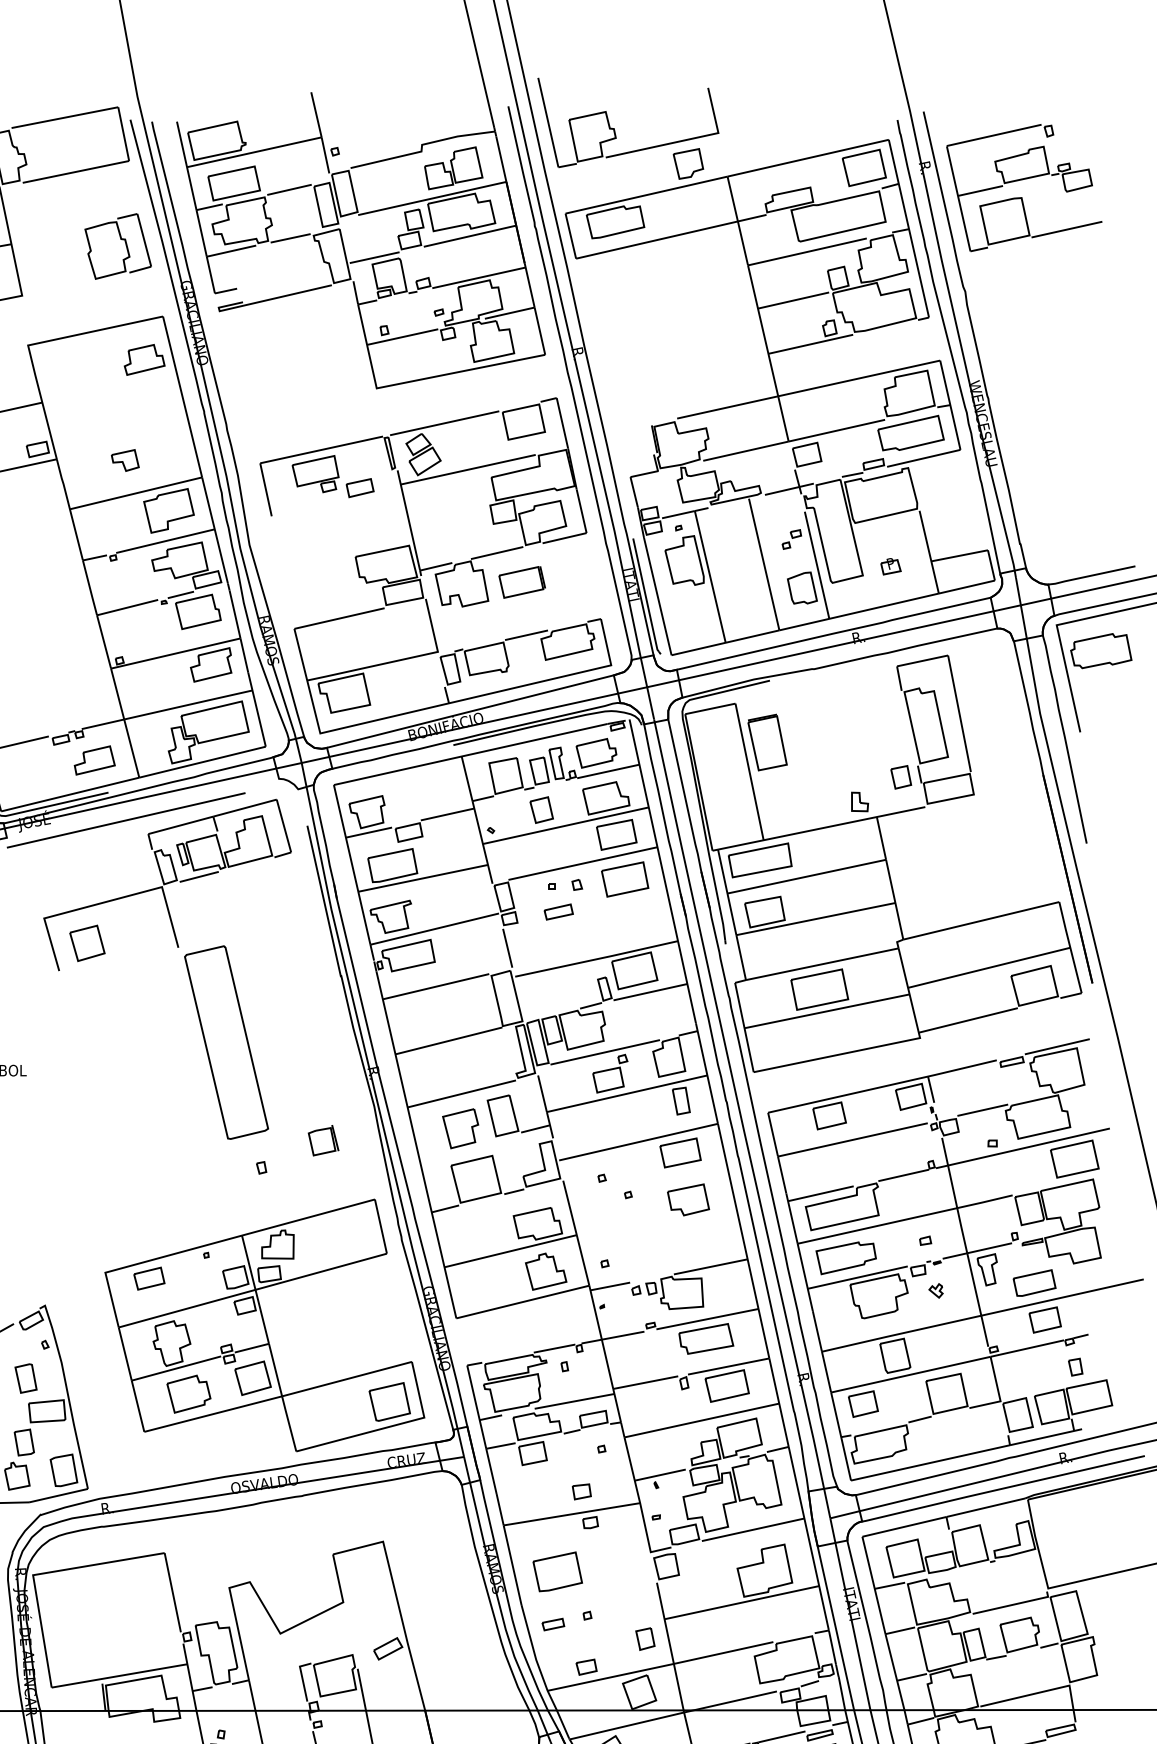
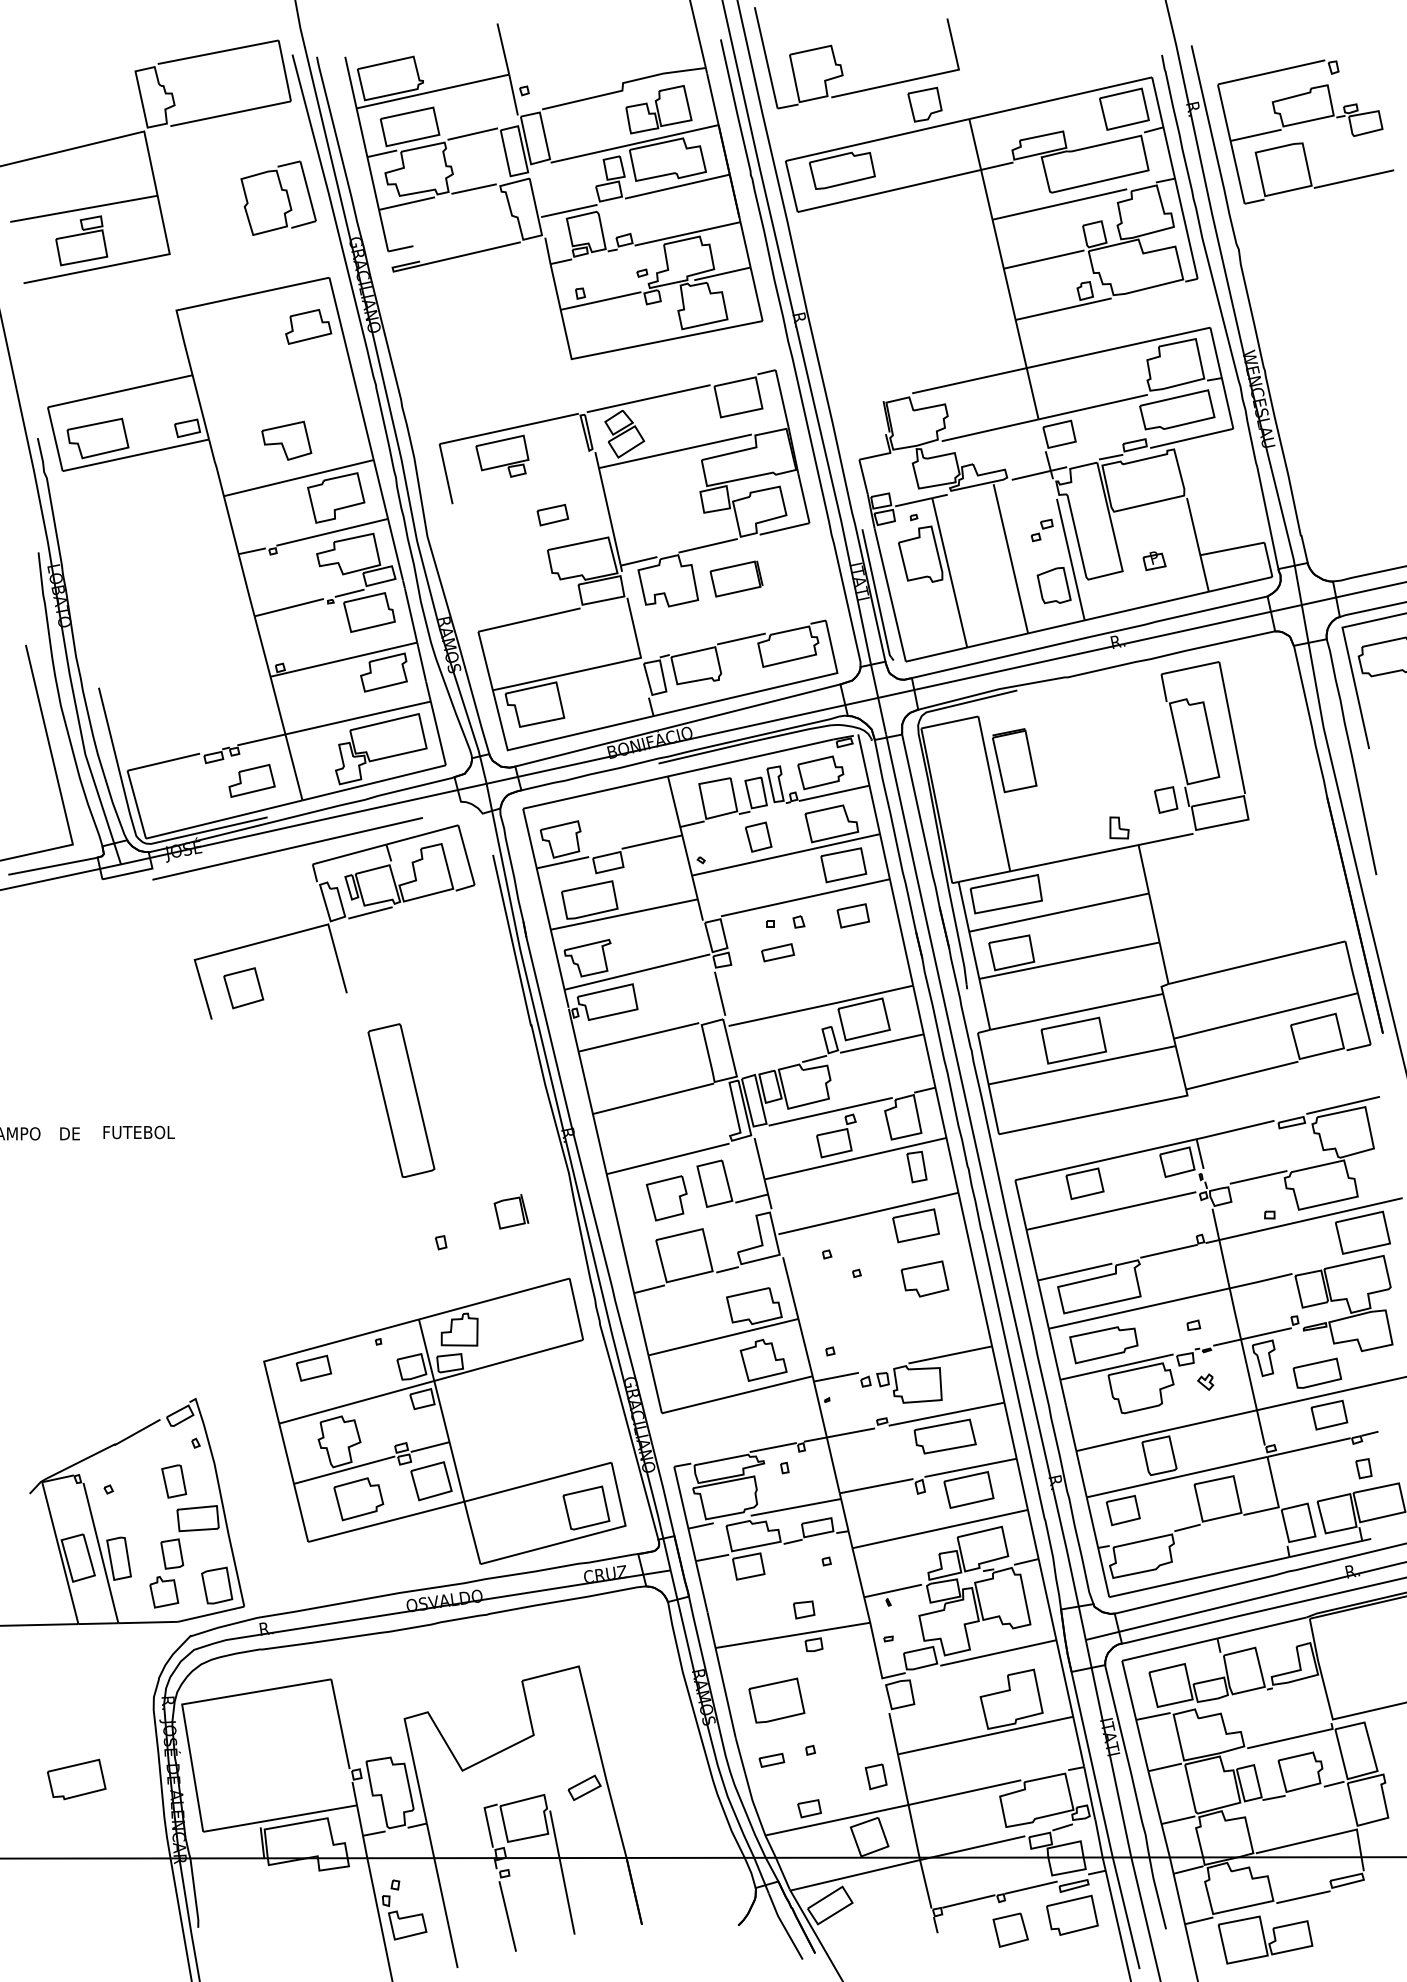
part: (125, 460) -> (286, 440), size x1.6
part: (359, 488) -> (552, 515), moved
part: (625, 879) -> (853, 915), size x0.6
part: (226, 1042) -> (401, 1100), size x0.7

